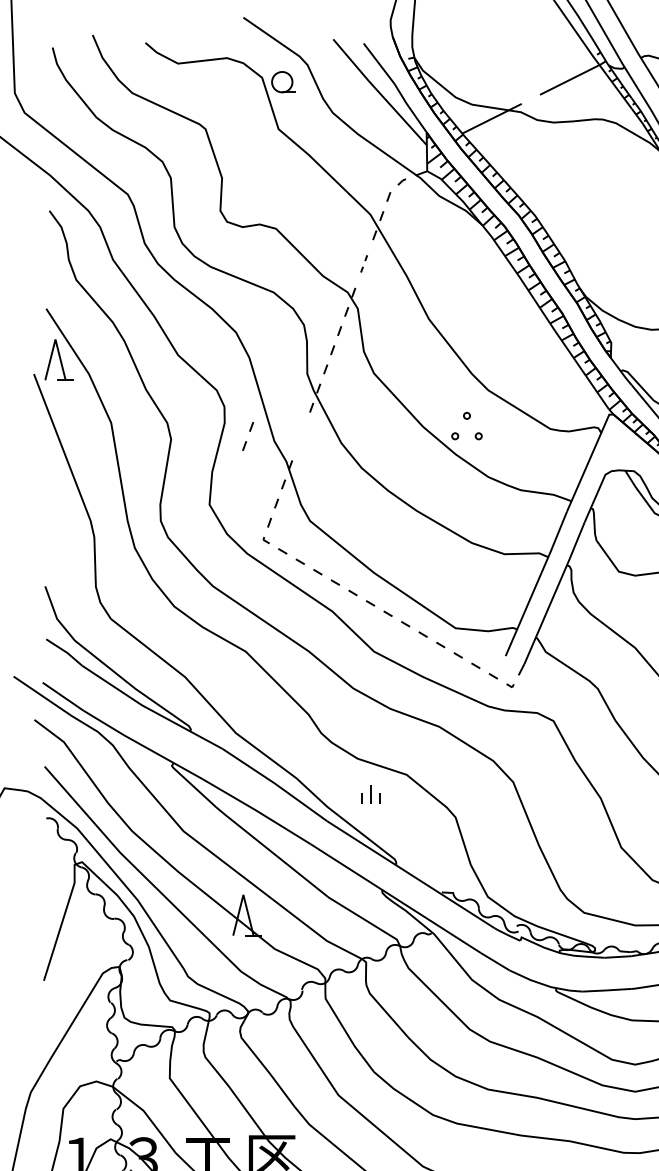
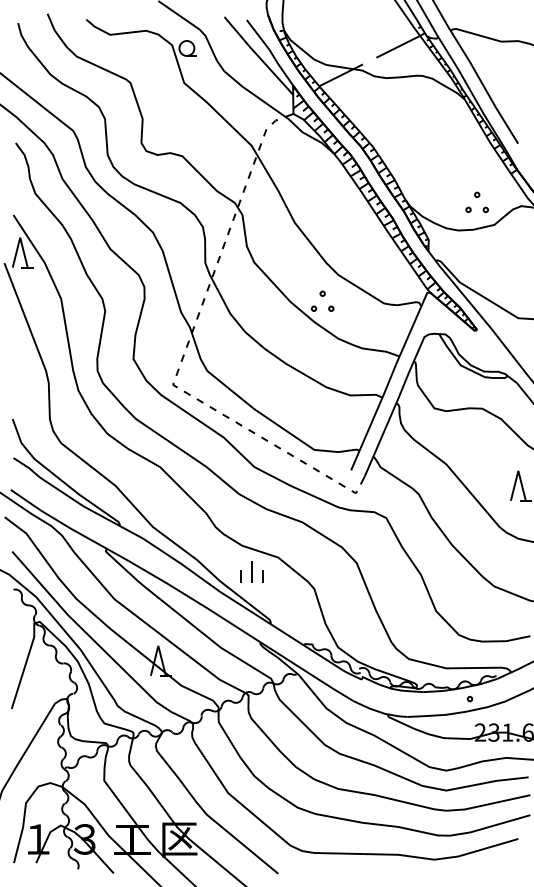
part: (363, 263) -> (246, 181), size x1.67
part: (247, 435) -> (200, 308), moved
part: (370, 793) -> (251, 571), size x1.67

